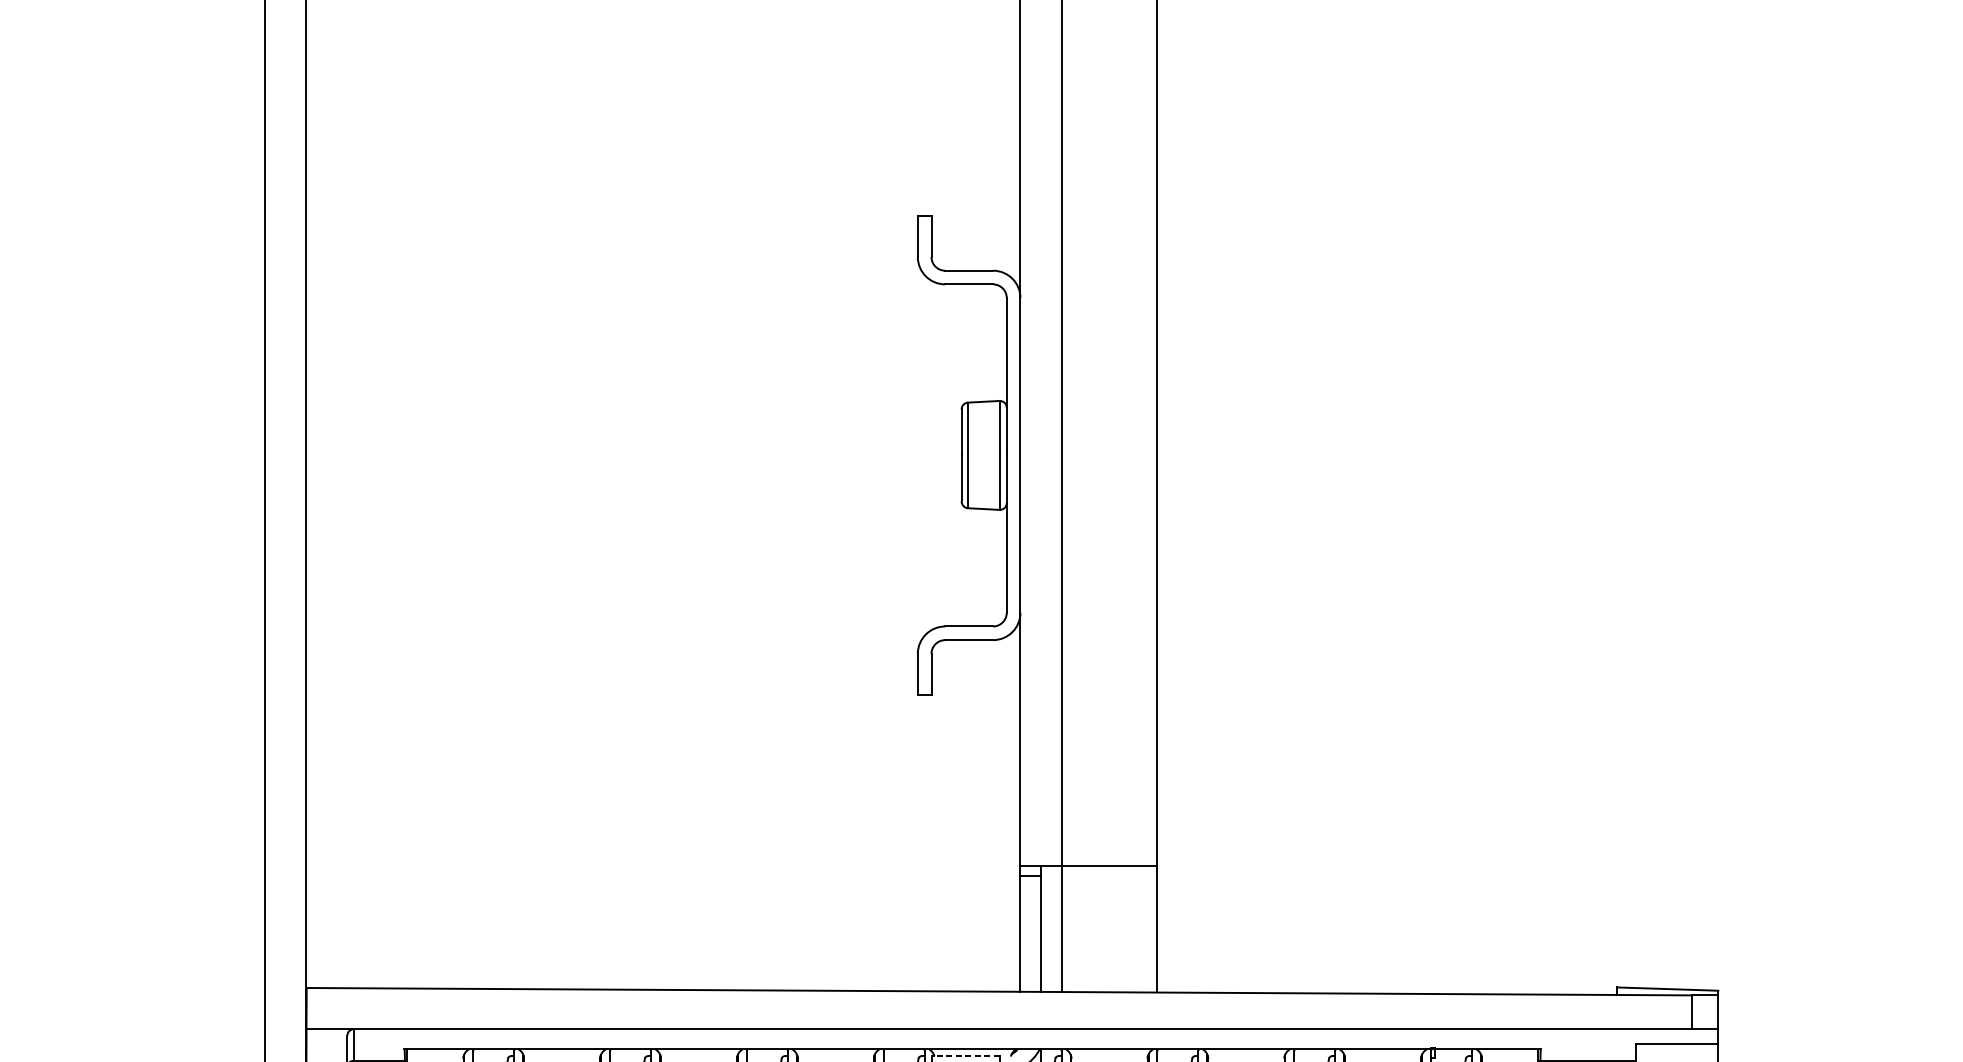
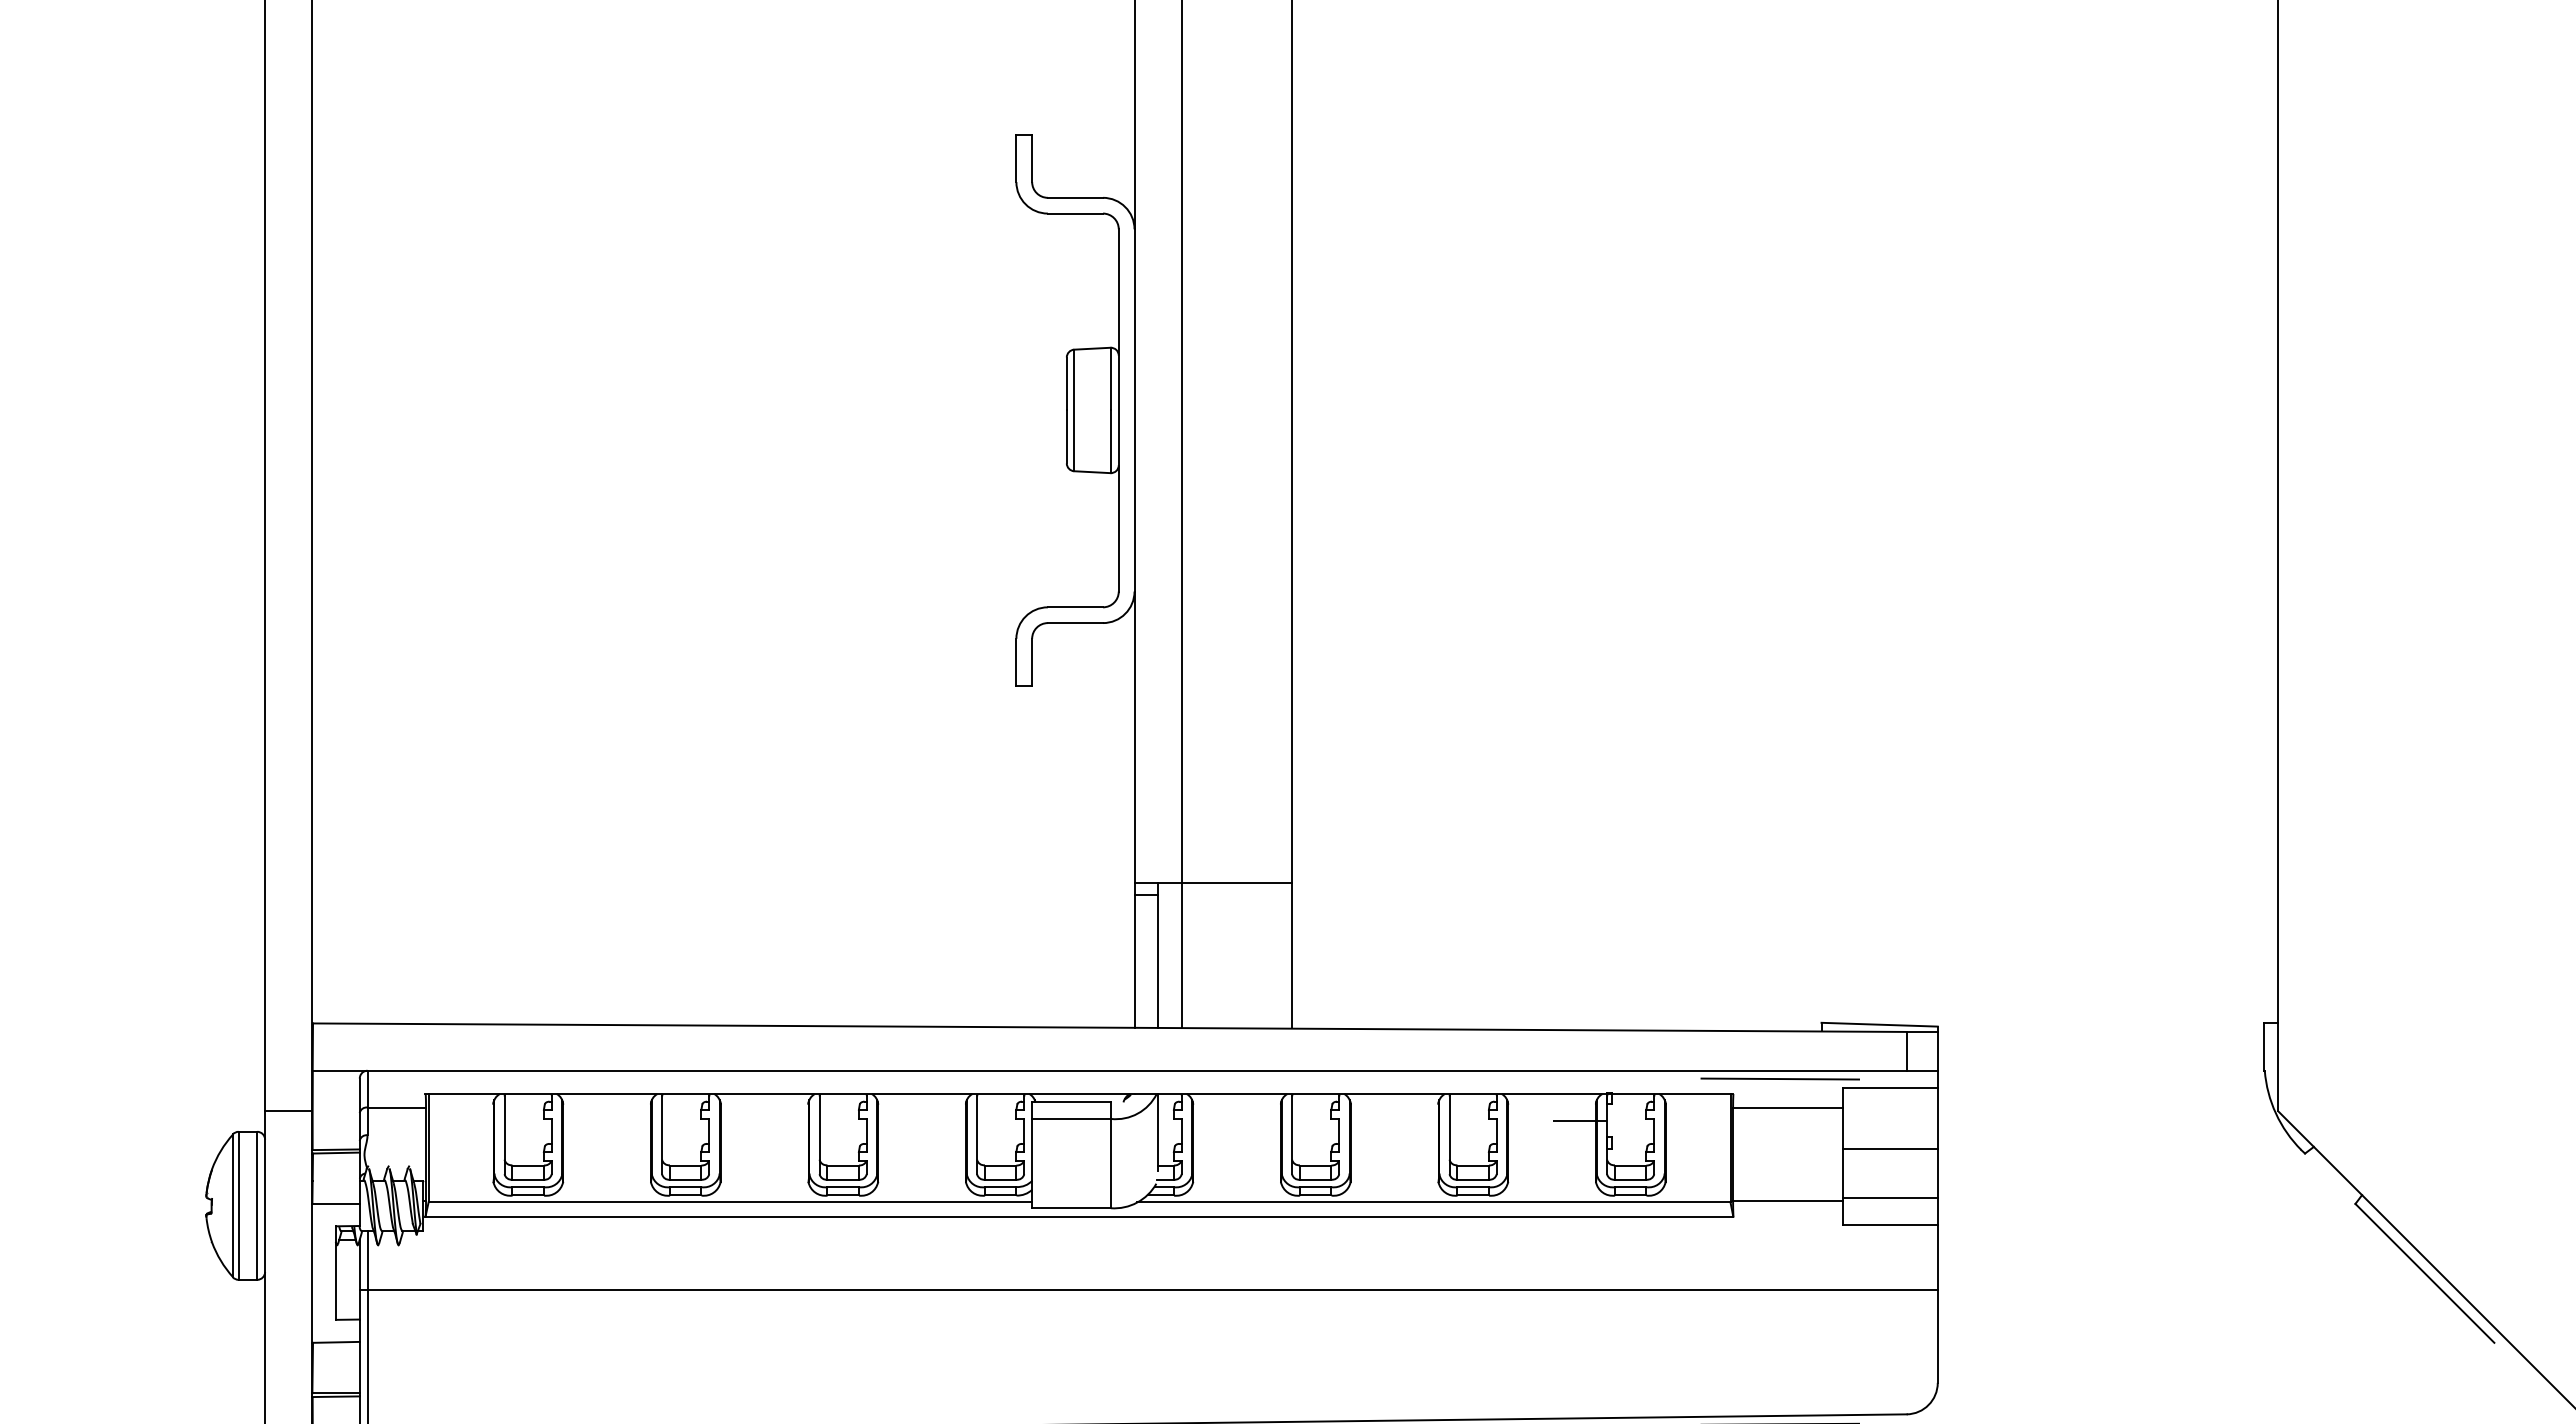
line: (1581, 1035) -> (1780, 1078), added
line: (965, 1056) -> (1071, 1102), dashed -> solid

